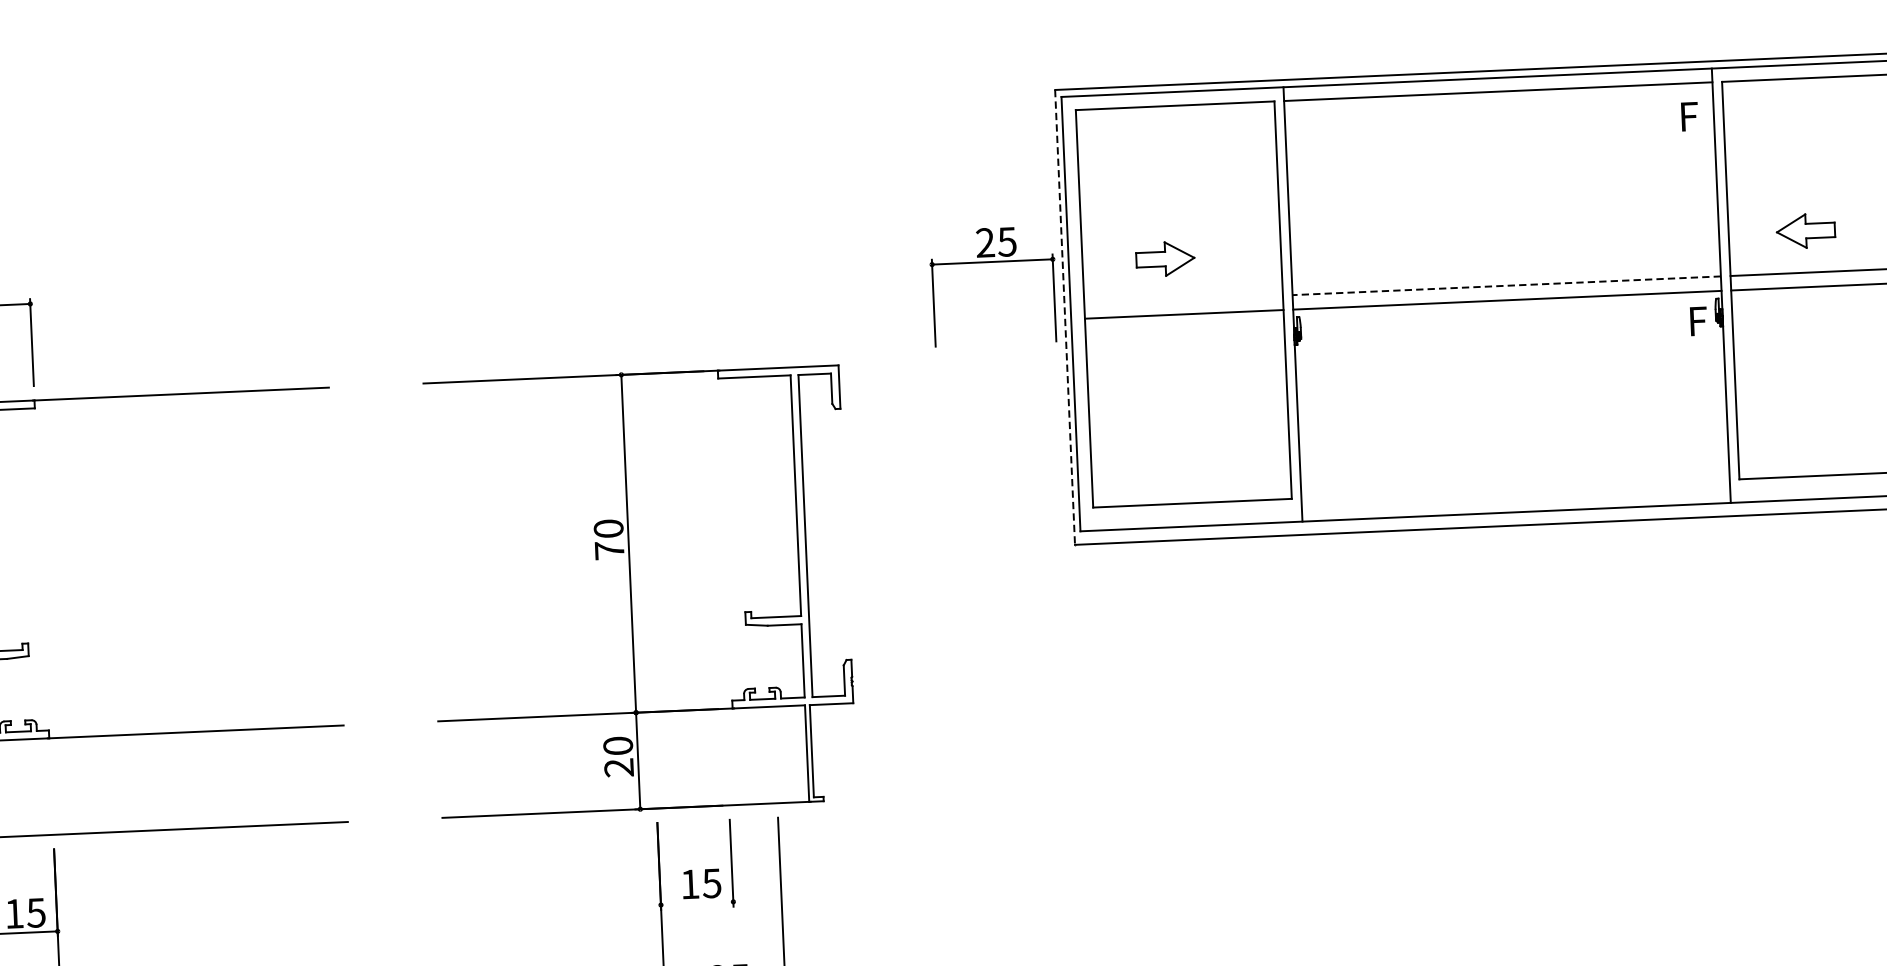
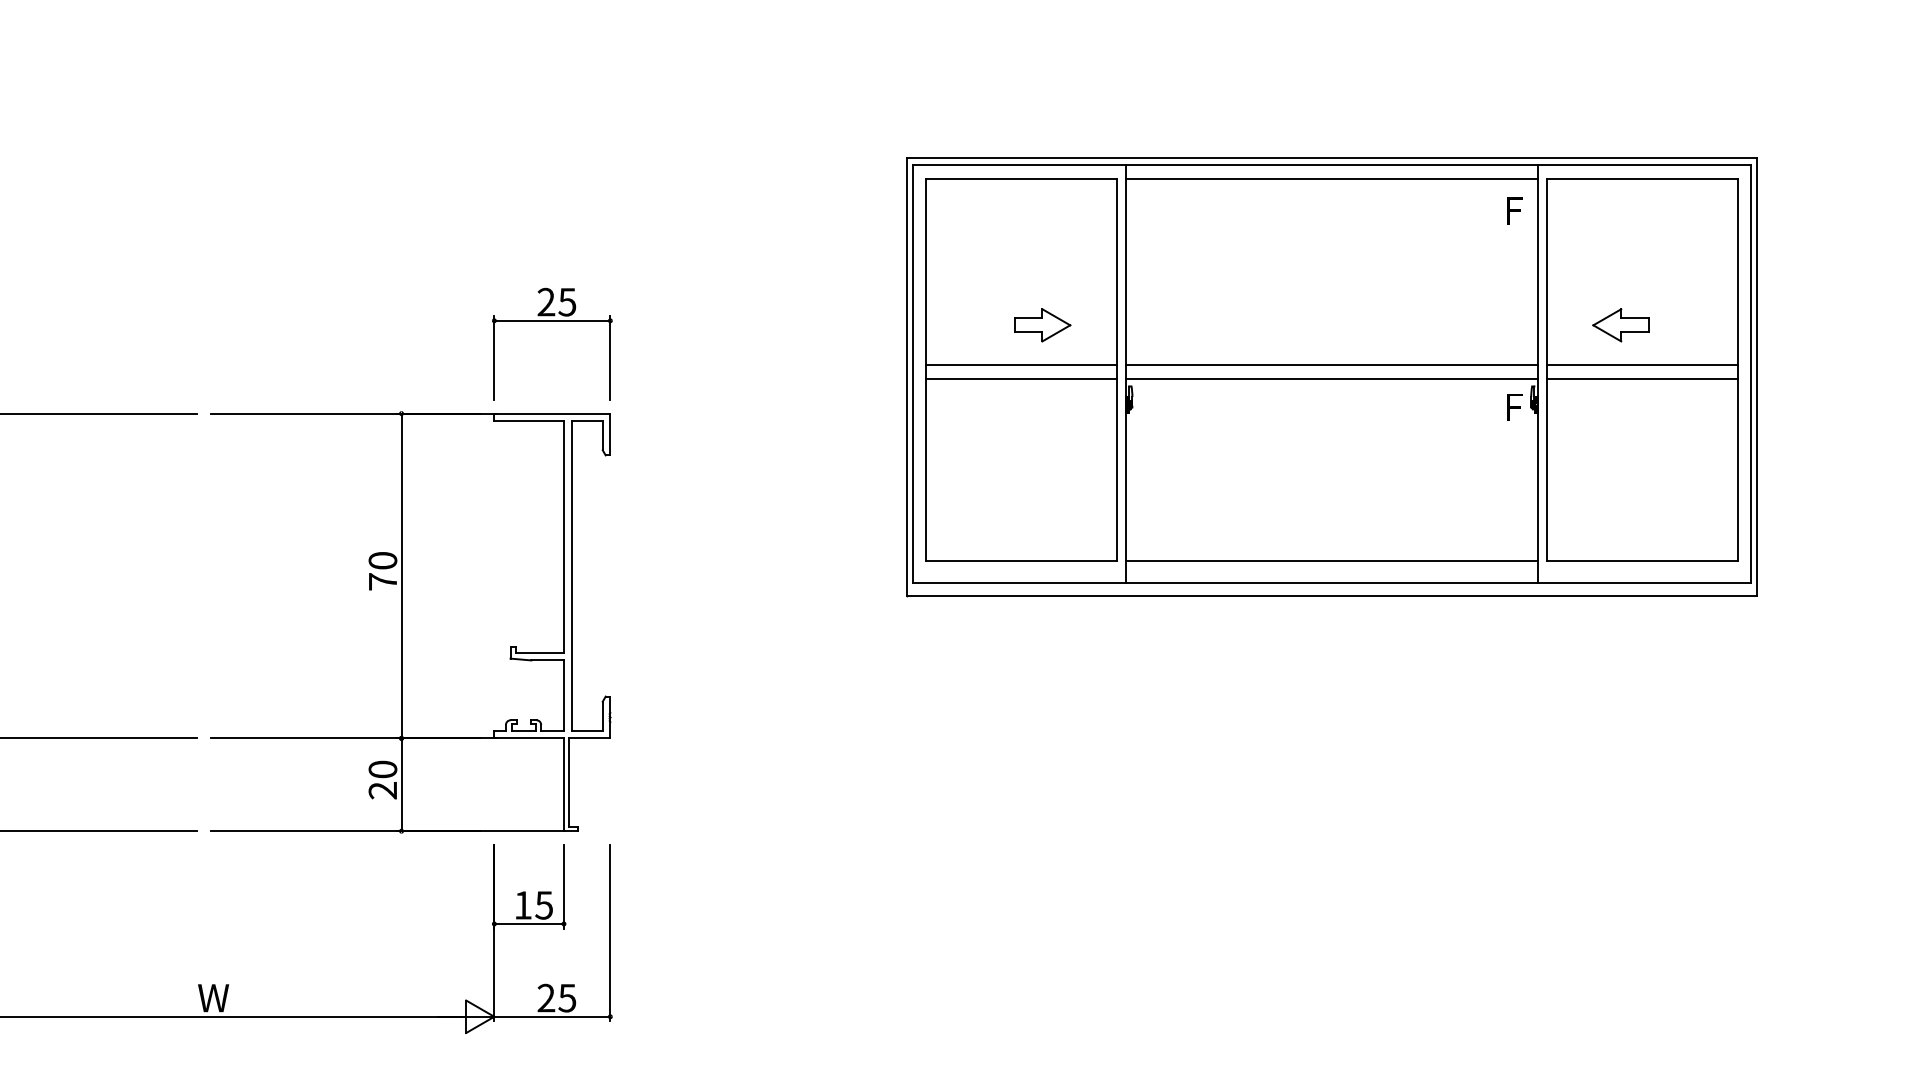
part: (1165, 259) -> (1042, 325), moved
part: (992, 262) -> (552, 321), moved
line: (1506, 286) -> (1331, 365), dashed -> solid
line: (1182, 300) -> (1020, 365), added
line: (1064, 317) -> (906, 377), dashed -> solid
line: (1515, 488) -> (1331, 560), added
part: (640, 591) -> (410, 622), moved
line: (696, 902) -> (528, 923), added

